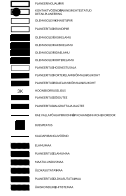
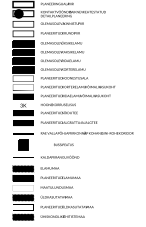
fill: (20, 75) -> (23, 87), removed
text: (43, 124) -> (63, 144), moved
hatch: (19, 162) -> (22, 188), removed
hatch: (19, 179) -> (22, 207), removed

